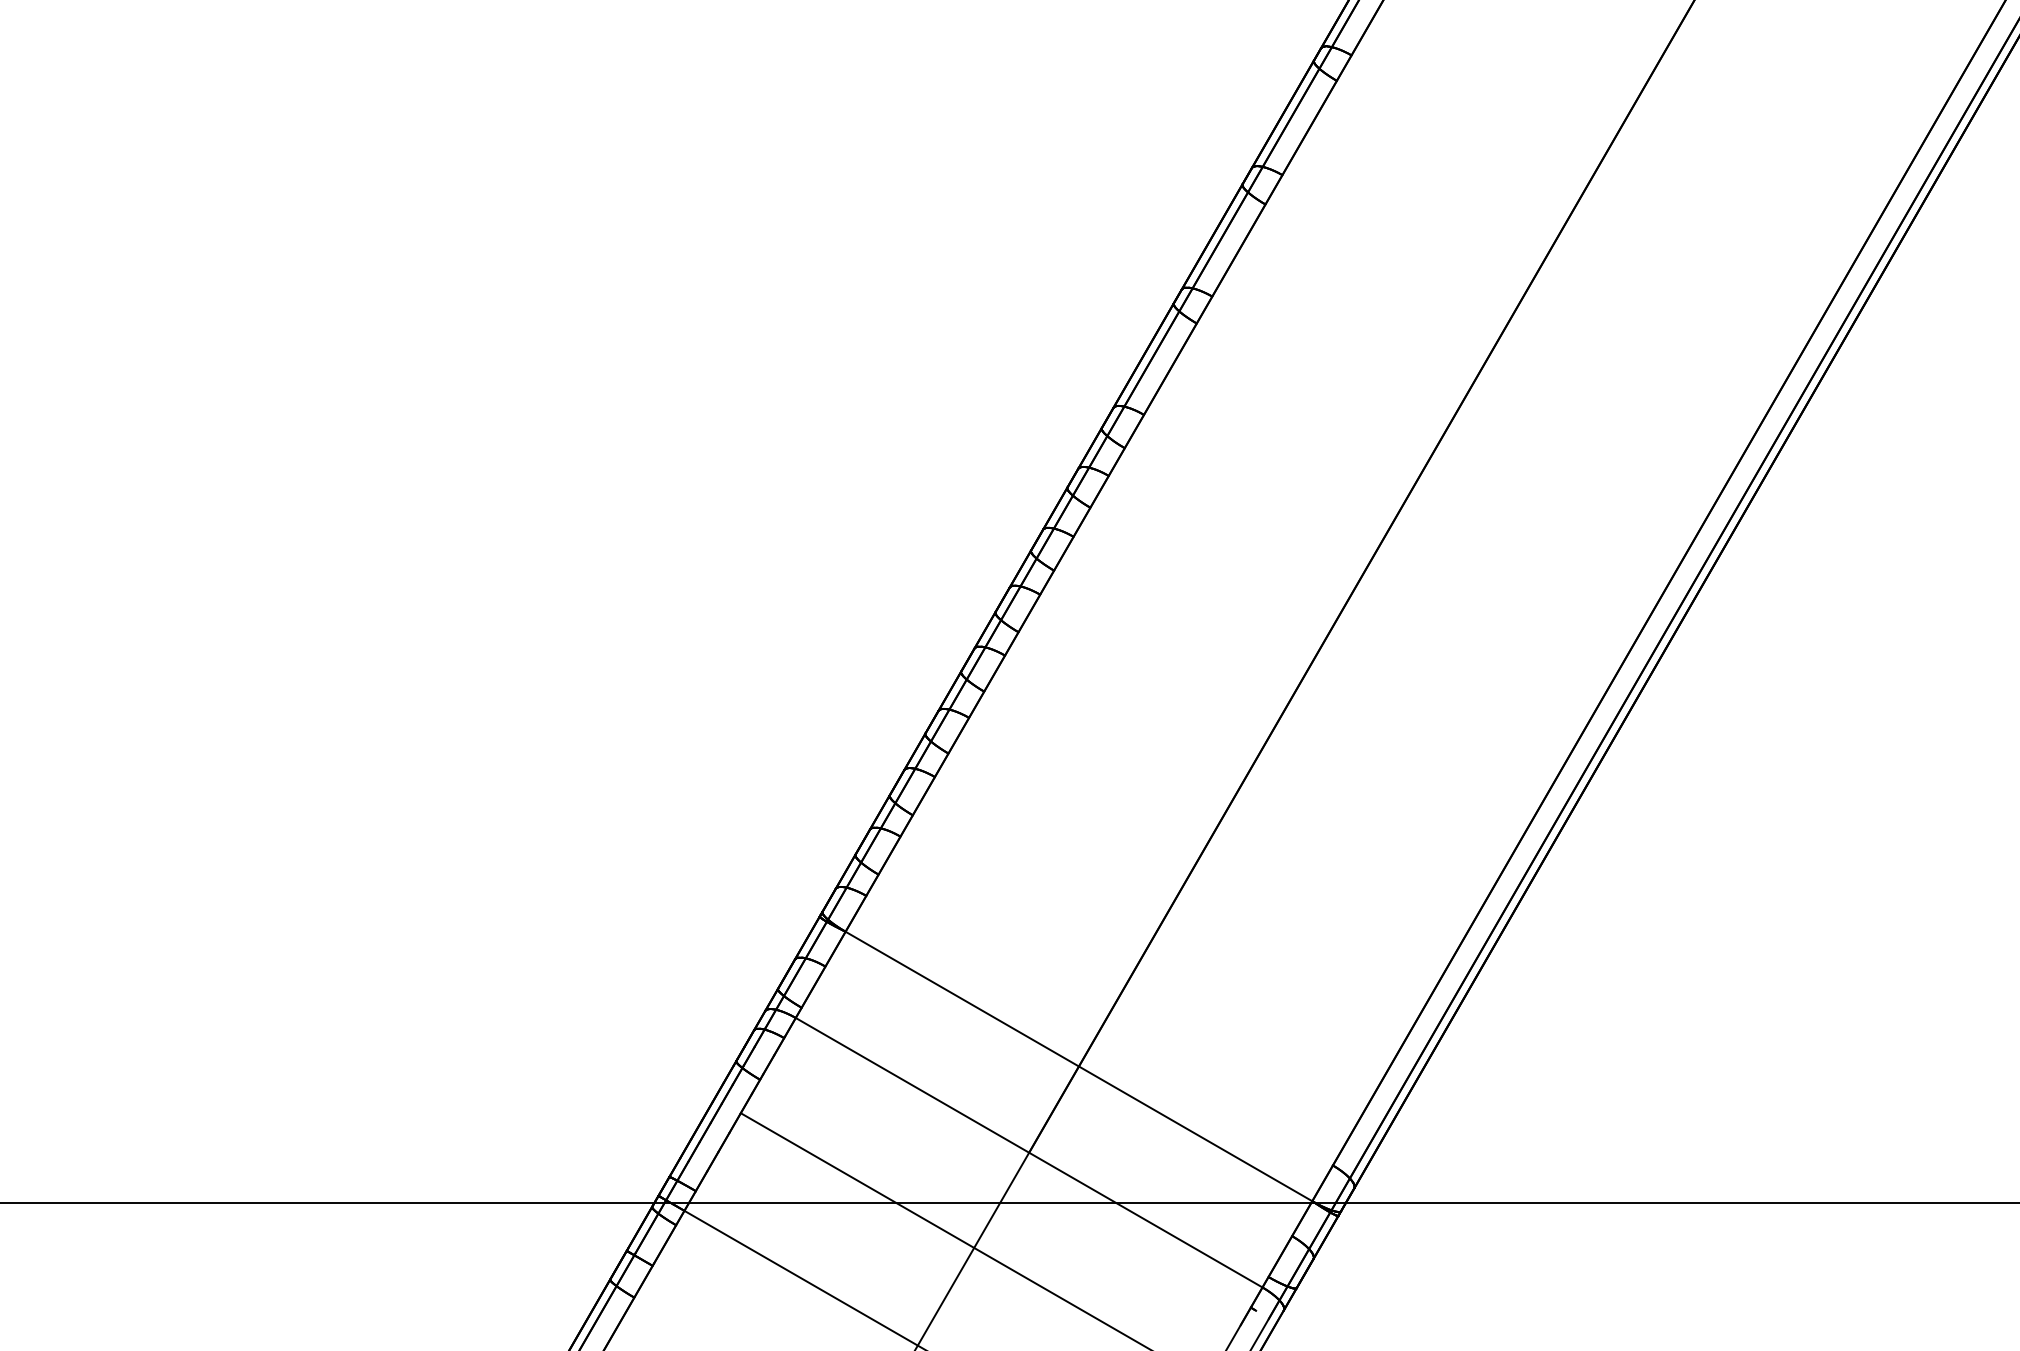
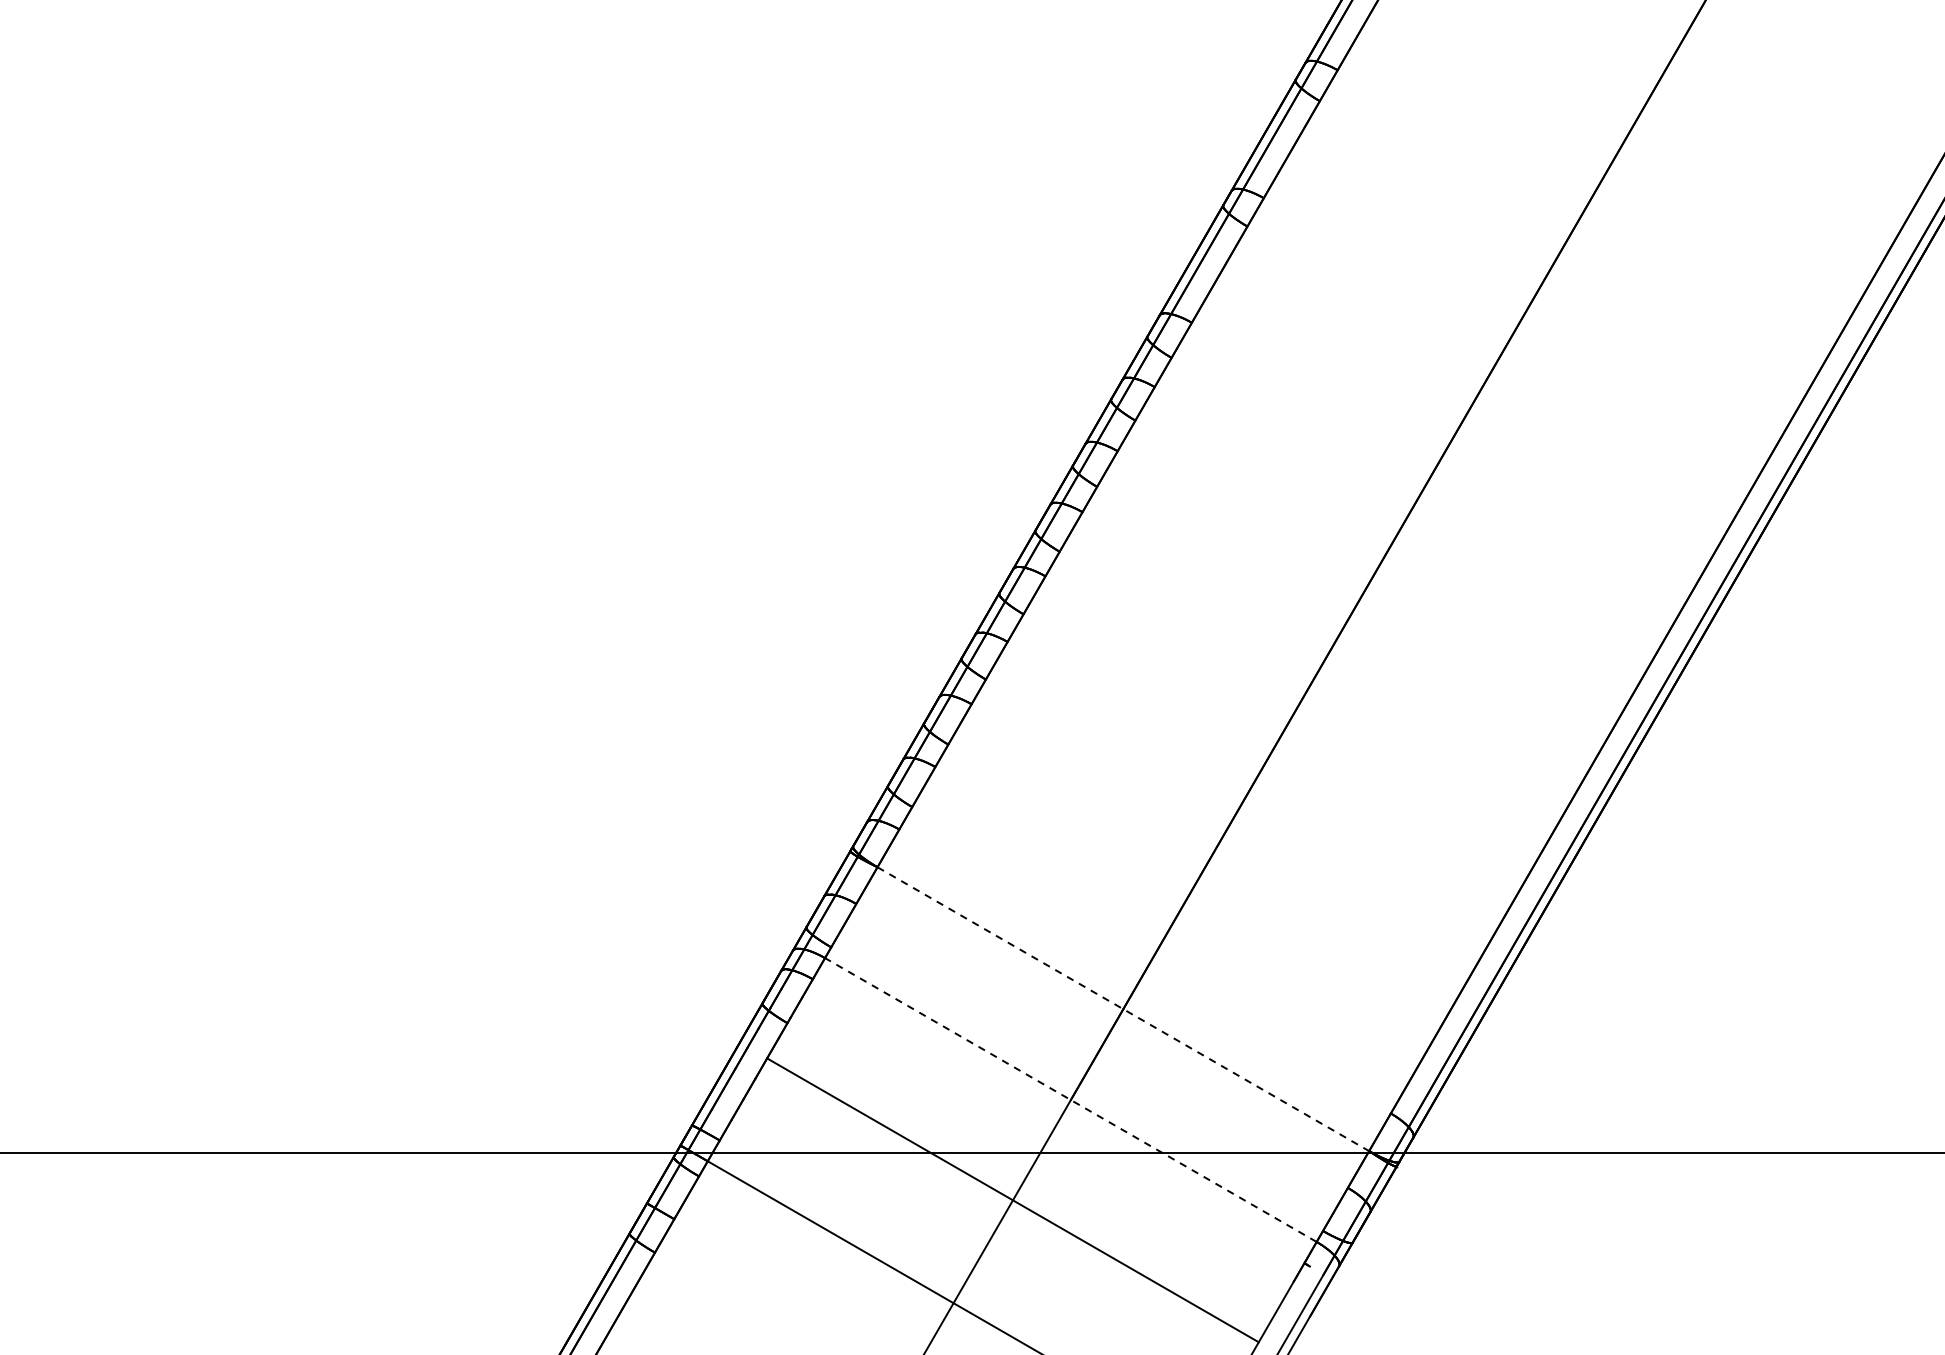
line: (1079, 1066) -> (1123, 1009), solid -> dashed
line: (1028, 1152) -> (1070, 1099), solid -> dashed

